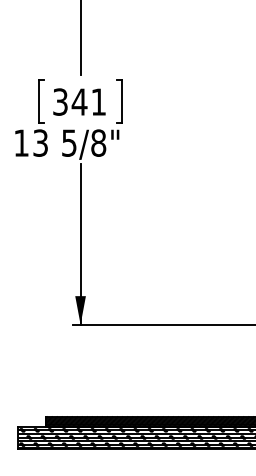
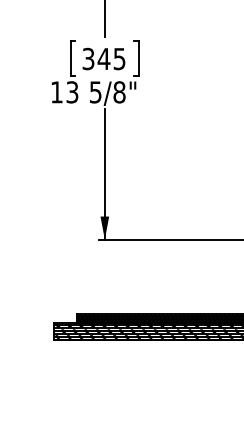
text: (98, 102) -> (119, 59), 341 -> 345

